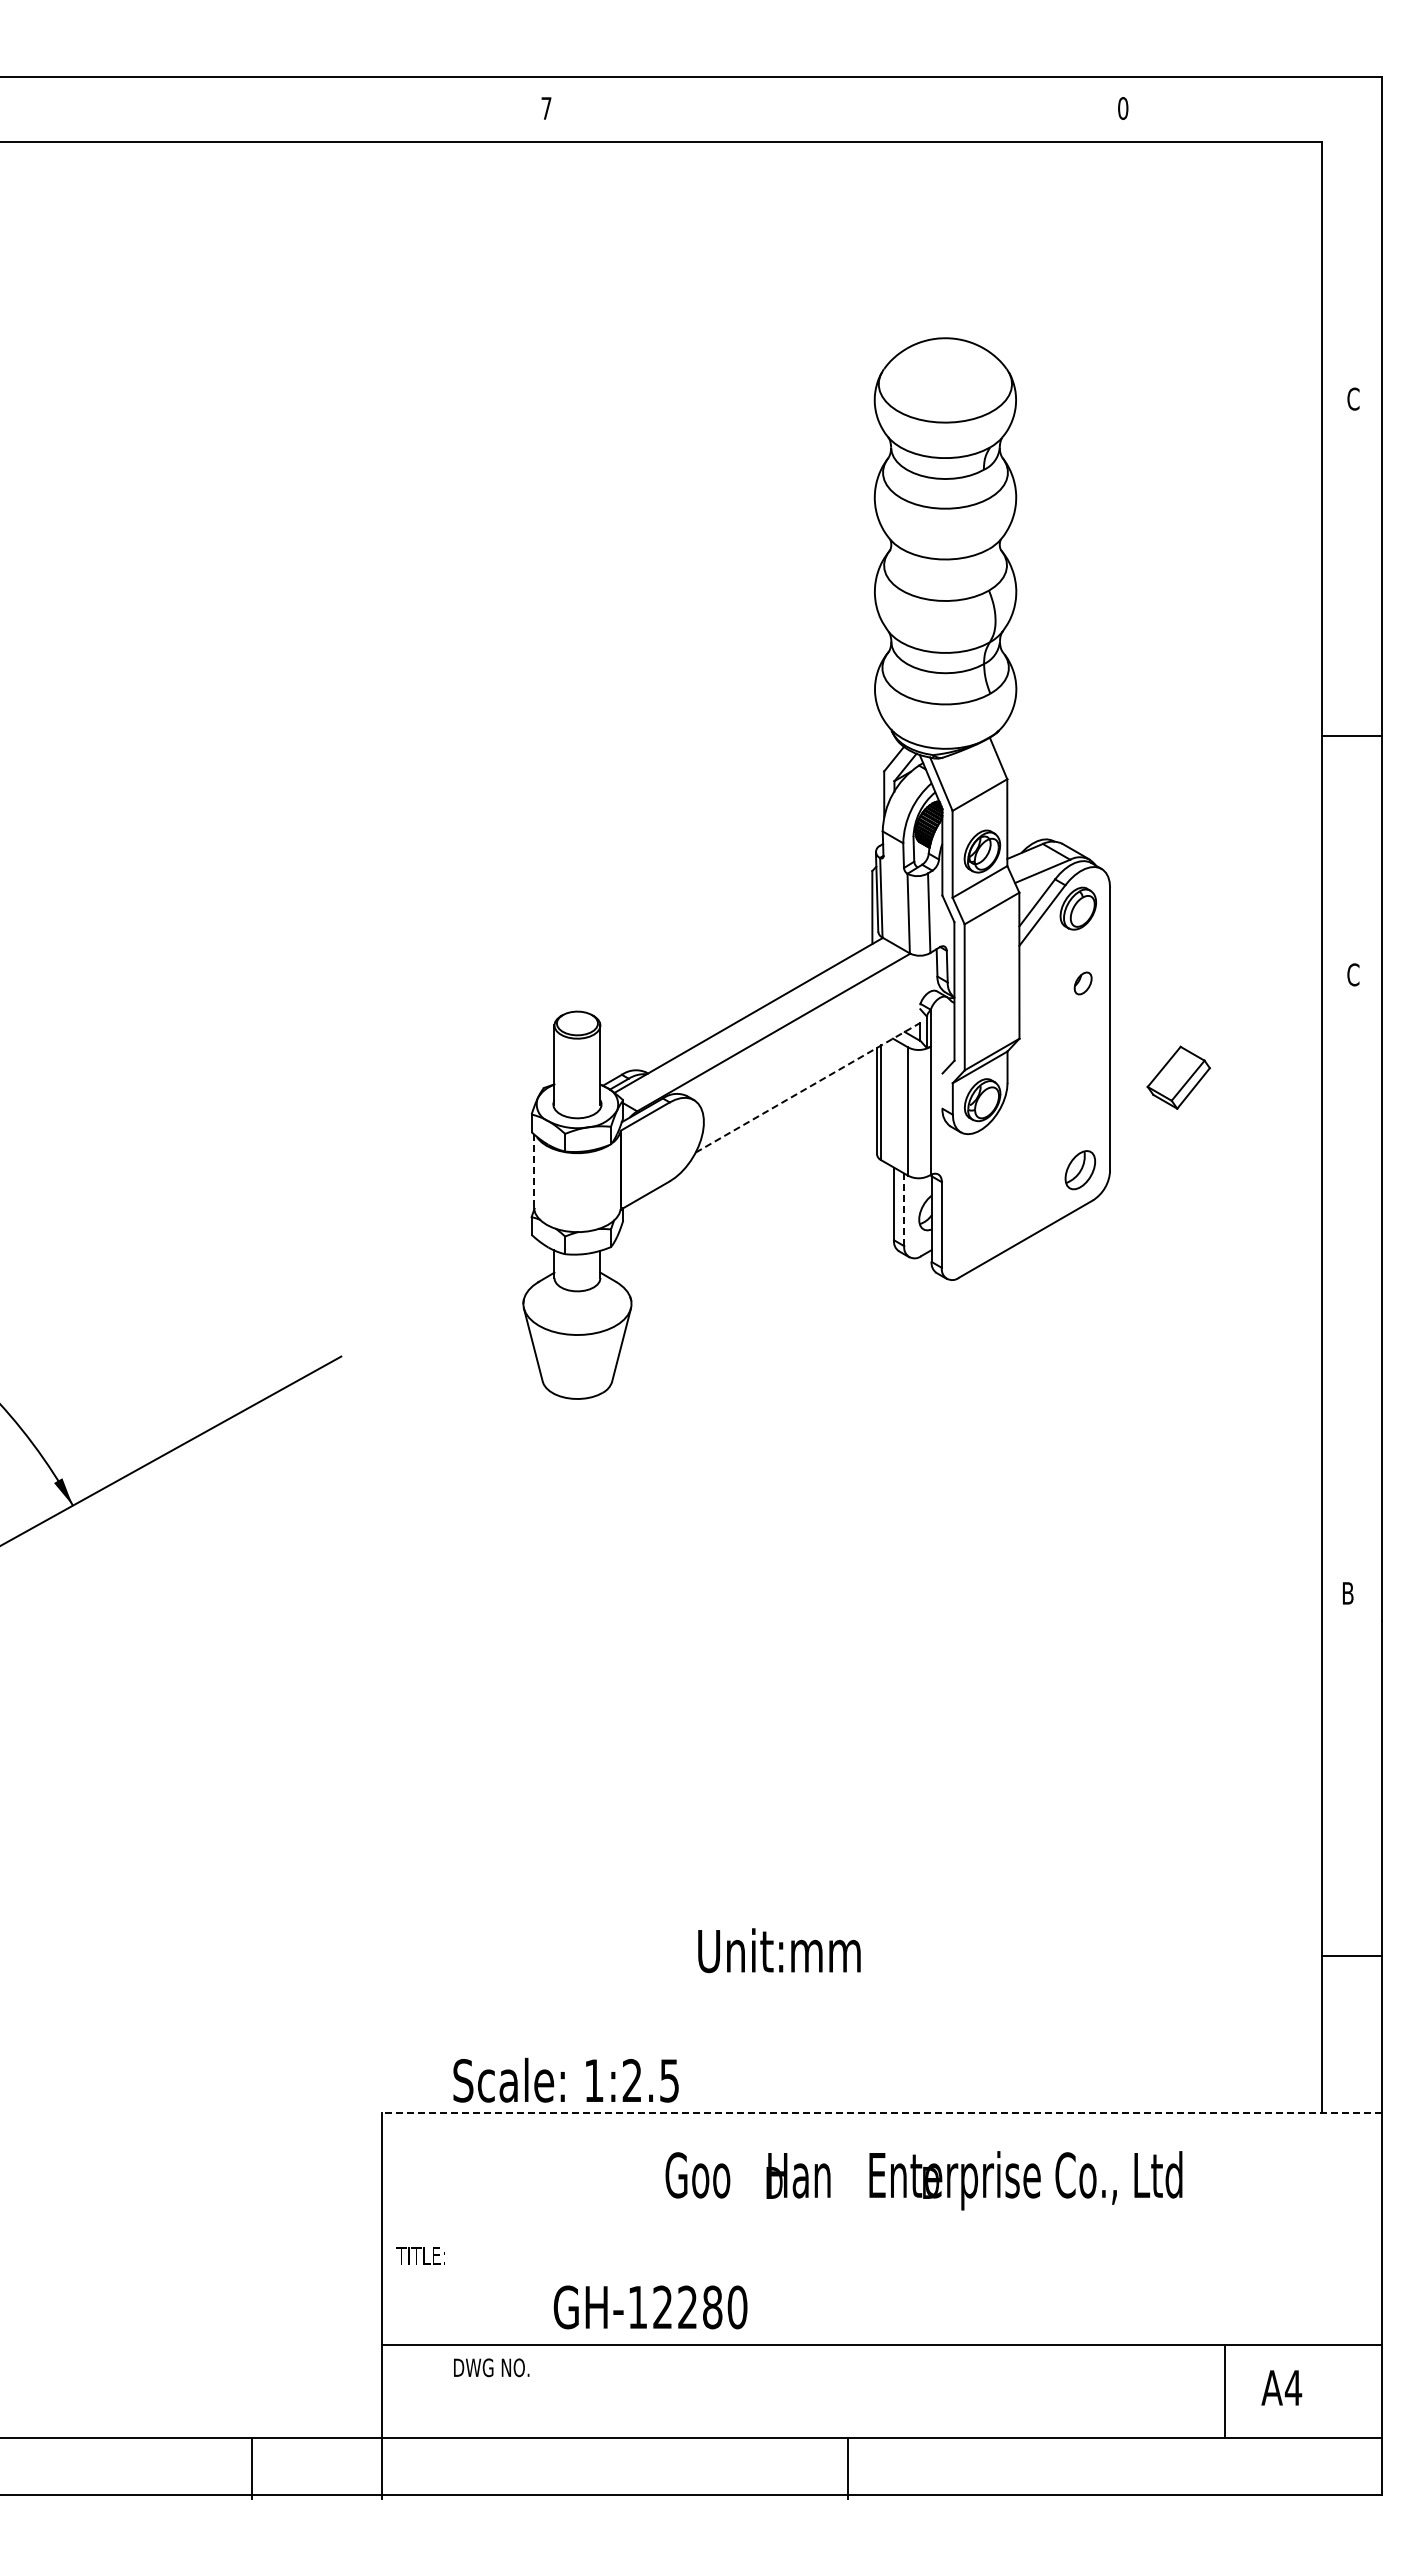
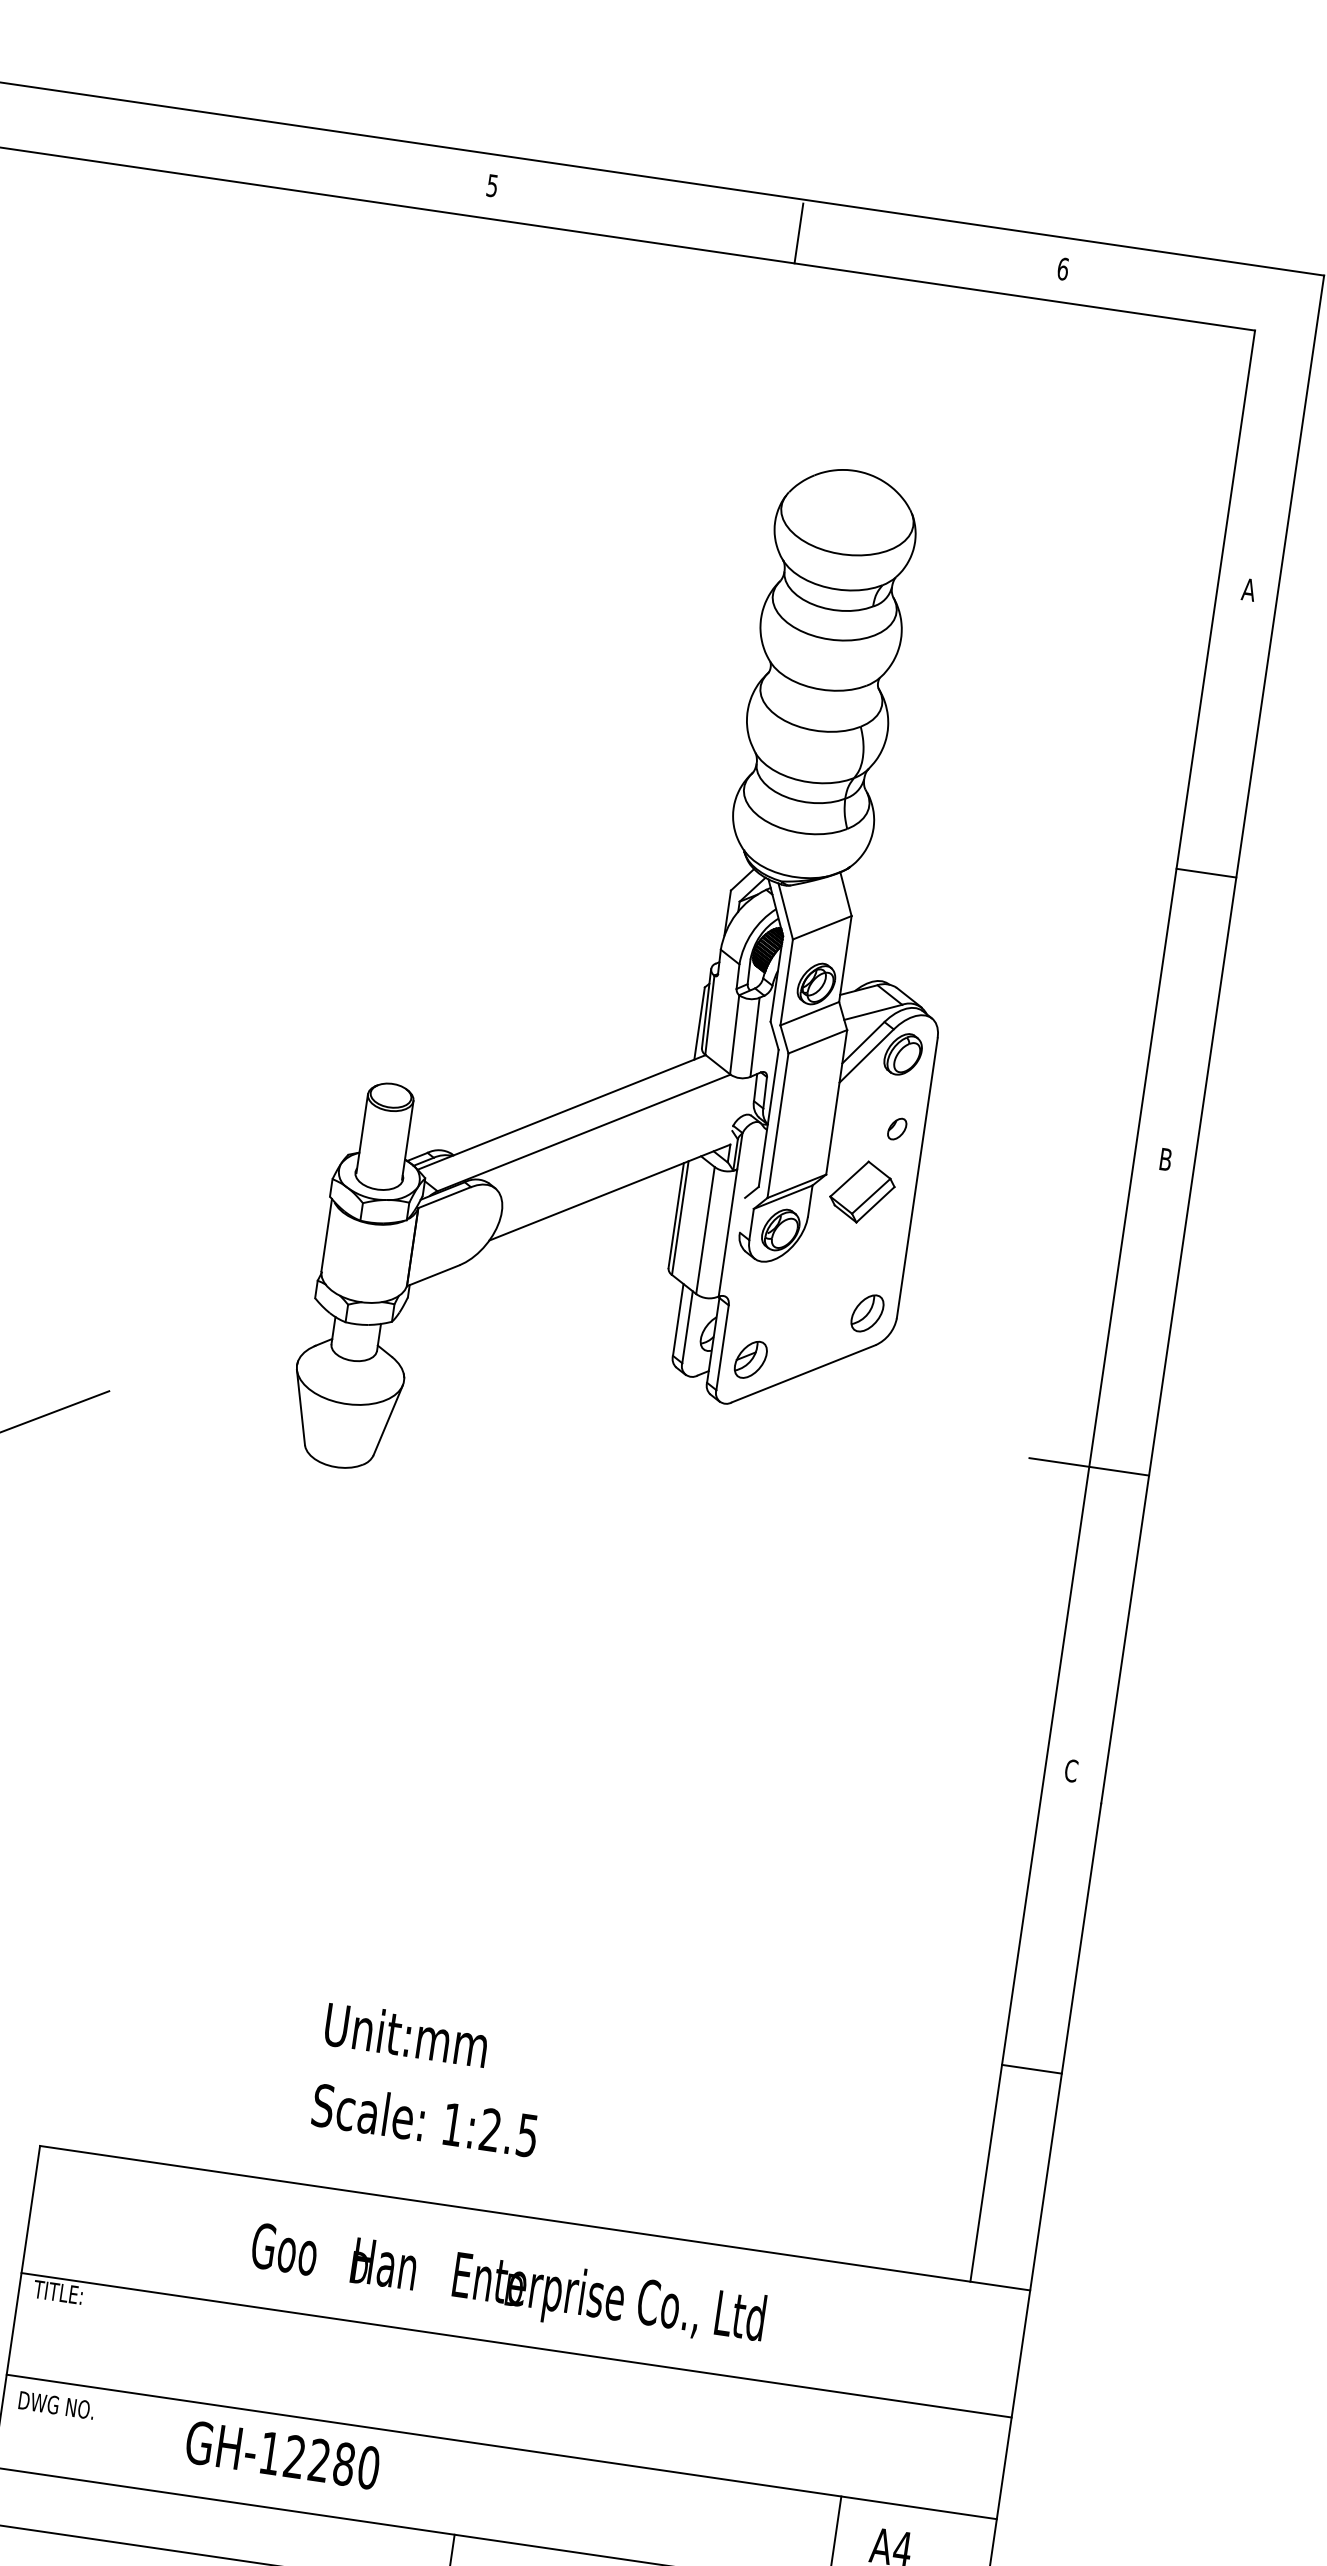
text: (546, 108) -> (492, 185), 7 -> 5
text: (1123, 108) -> (1063, 269), 0 -> 6
line: (856, 111) -> (798, 233), added
text: (1352, 398) -> (1248, 589), C -> A
line: (1351, 735) -> (1205, 872), moved
text: (1353, 974) -> (1166, 1159), C -> B
part: (1178, 1077) -> (862, 1191), moved
line: (808, 1087) -> (610, 1192), dashed -> solid
line: (533, 1171) -> (326, 1235), dashed -> solid
line: (904, 1209) -> (687, 1326), dashed -> solid
part: (971, 1232) -> (750, 1359), added
line: (1321, 1289) -> (1088, 1466), added
text: (1348, 1592) -> (1071, 1770), B -> C
text: (779, 1950) -> (406, 2034), moved
line: (1351, 1956) -> (1031, 2069), moved
text: (565, 2079) -> (424, 2119), moved
line: (881, 2113) -> (534, 2218), dashed -> solid
text: (923, 2180) -> (507, 2286), moved
line: (881, 2241) -> (516, 2344), added
text: (650, 2307) -> (282, 2455), moved
text: (491, 2367) -> (56, 2405), moved

